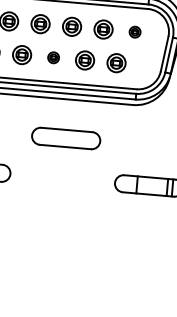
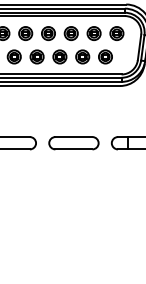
part: (134, 32) -> (116, 33), size x1.67
part: (53, 57) -> (59, 56), size x1.67
part: (65, 138) -> (73, 143), moved

